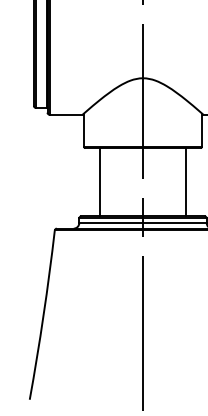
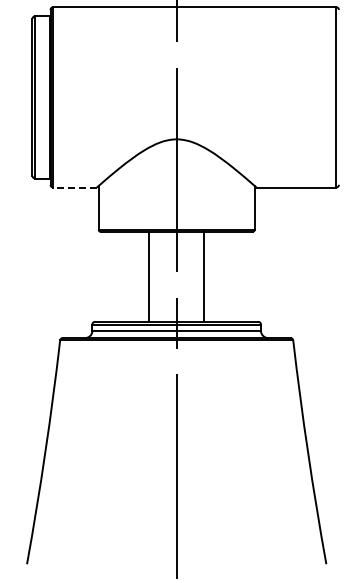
line: (66, 114) -> (75, 187), solid -> dashed
line: (99, 182) -> (148, 276), moved
line: (185, 182) -> (203, 276), moved

